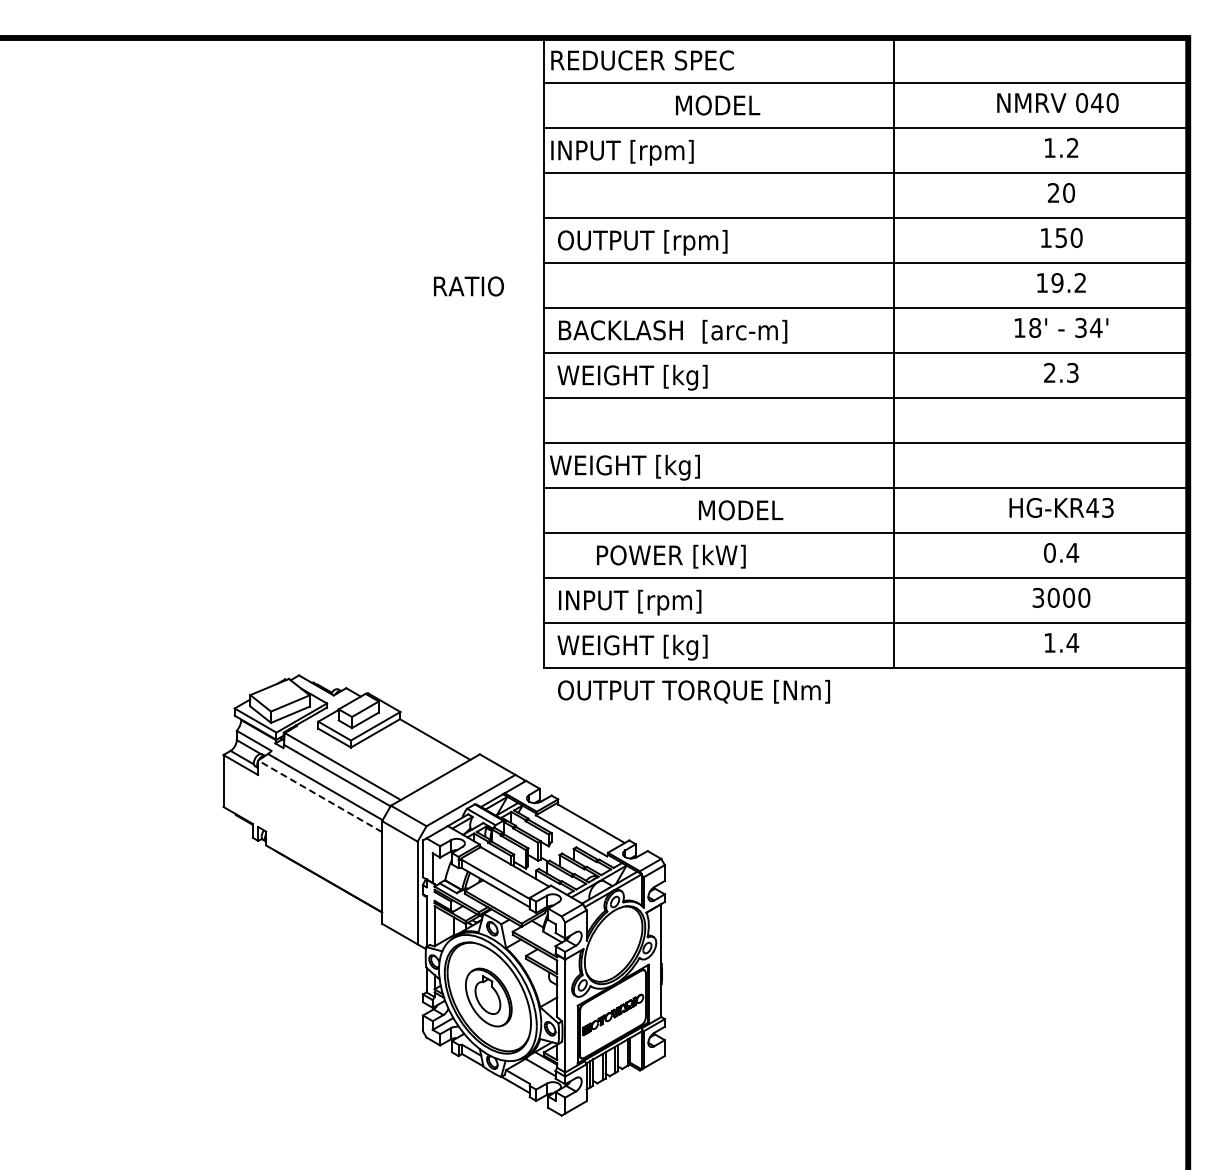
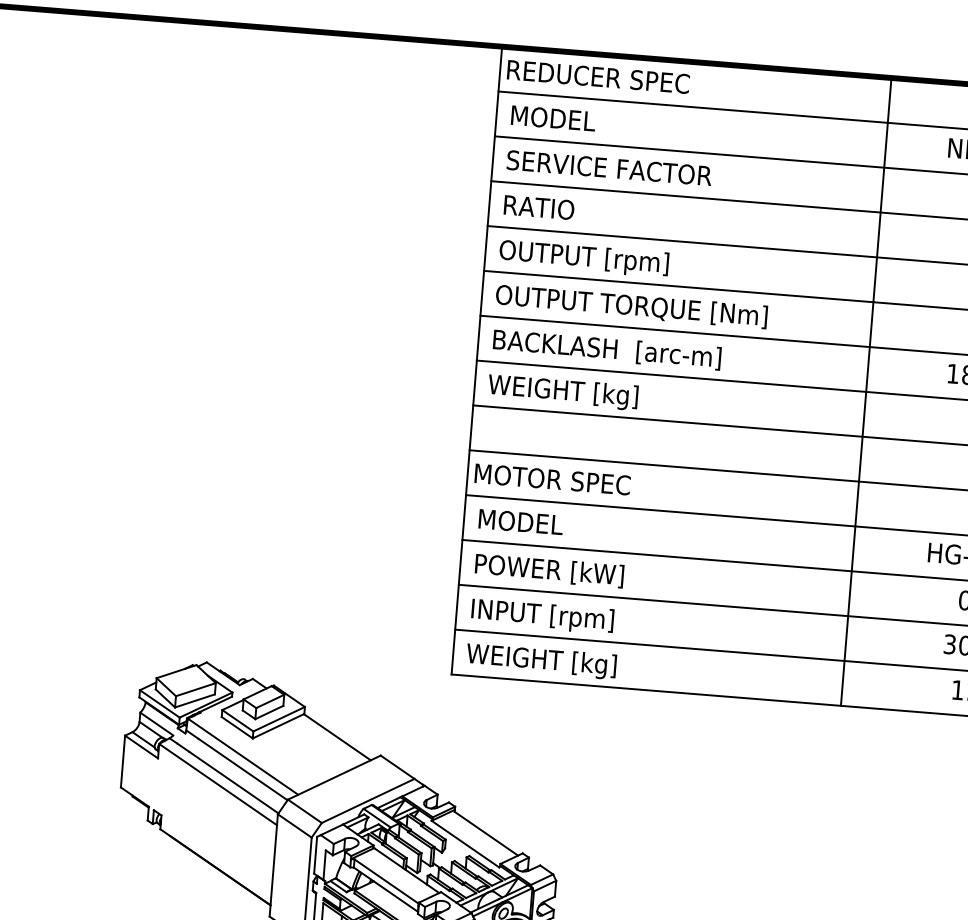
text: (718, 105) -> (553, 118), moved
text: (657, 152) -> (606, 169), INPUT [rpm] -> SERVICE FACTOR
text: (468, 286) -> (538, 207), moved
line: (893, 352) -> (866, 391), moved
text: (628, 467) -> (551, 481), WEIGHT [kg] -> MOTOR SPEC
text: (741, 510) -> (521, 522), moved
text: (671, 556) -> (549, 570), moved
text: (694, 691) -> (632, 306), moved
line: (320, 796) -> (218, 784), dashed -> solid

